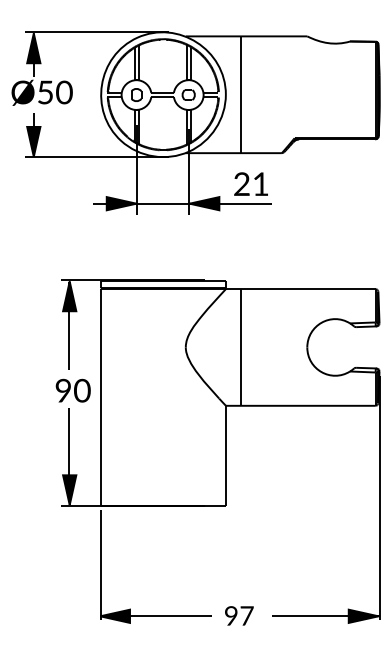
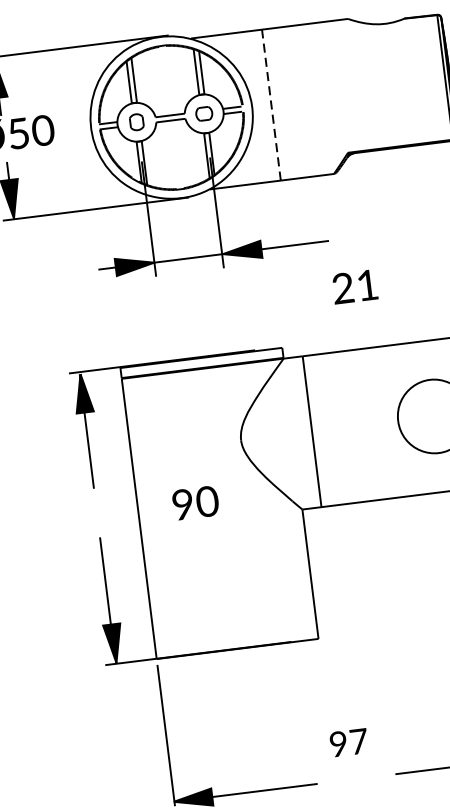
line: (240, 94) -> (271, 104), solid -> dashed
text: (250, 183) -> (354, 286), moved
text: (72, 390) -> (194, 502), moved
text: (239, 615) -> (349, 742), moved

